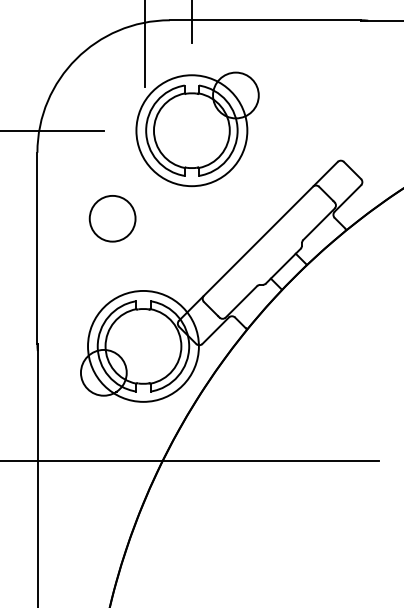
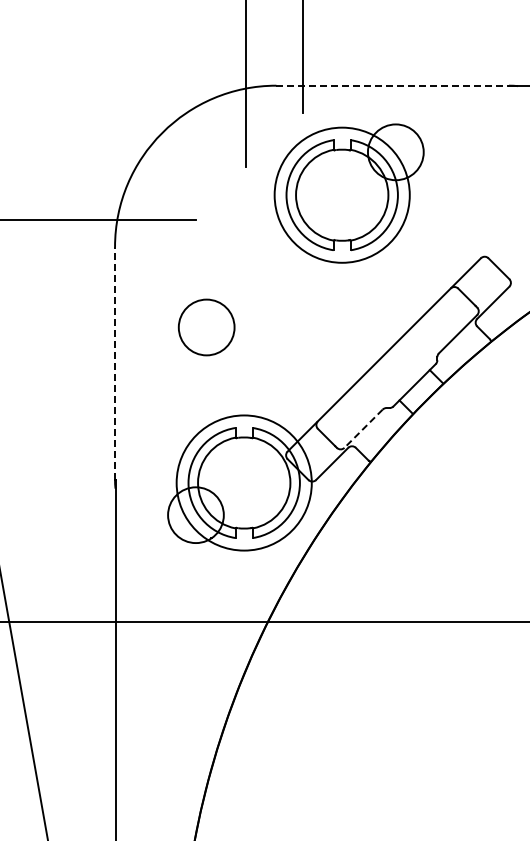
line: (265, 20) -> (393, 85), solid -> dashed
part: (197, 129) -> (348, 193), moved
line: (37, 247) -> (115, 362), solid -> dashed
line: (241, 302) -> (363, 429), solid -> dashed

